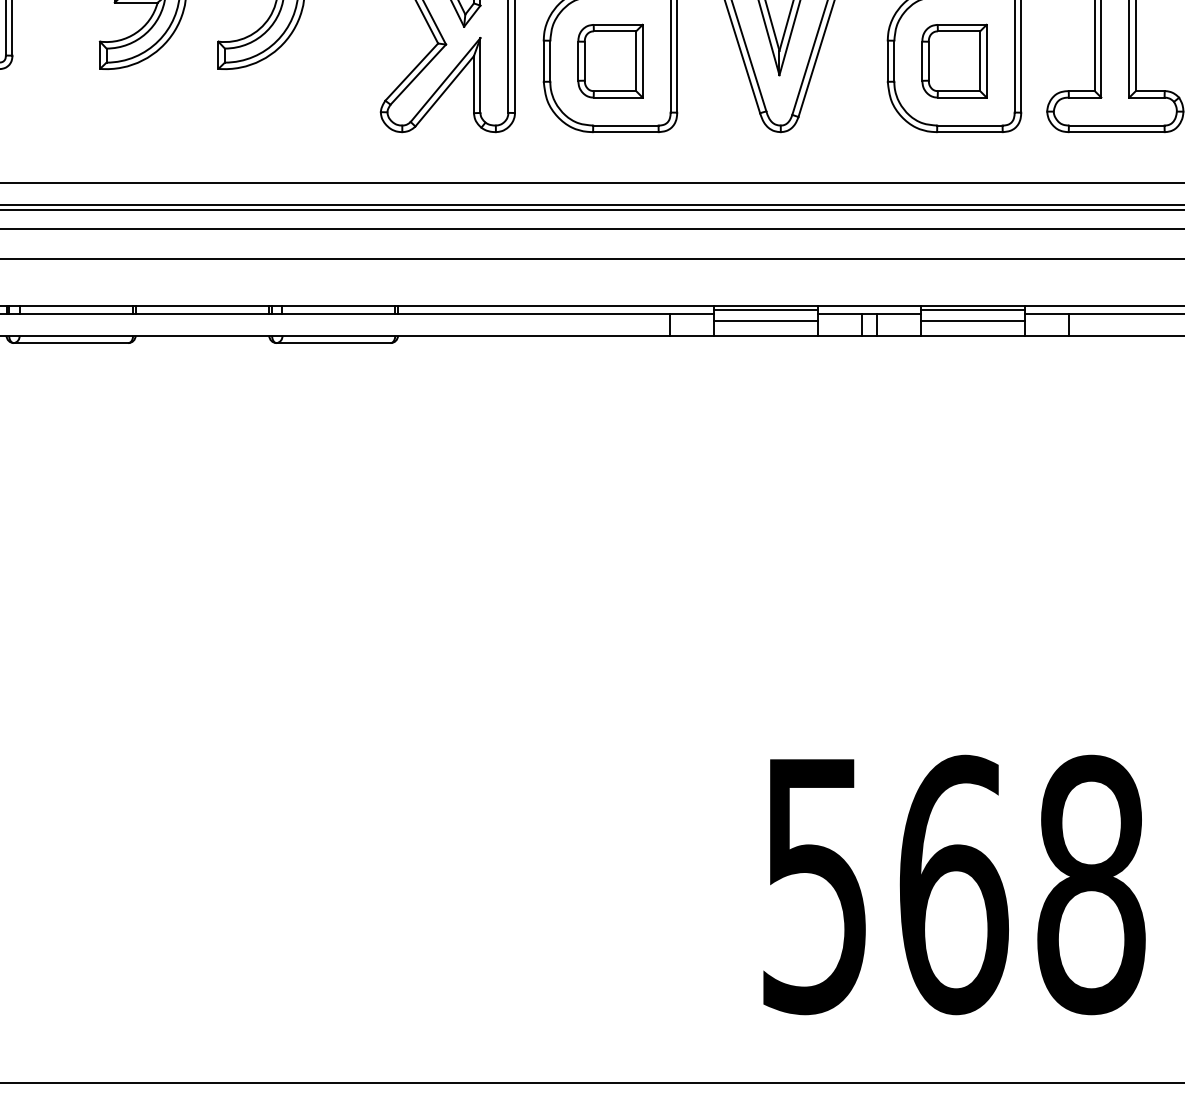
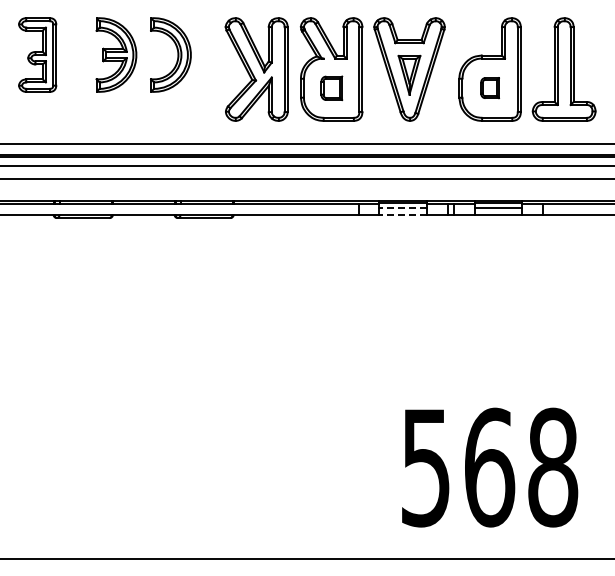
part: (953, 59) -> (489, 87), size x0.6
part: (610, 61) -> (331, 88), size x0.7
line: (766, 320) -> (403, 207), solid -> dashed
line: (766, 335) -> (403, 214), solid -> dashed

